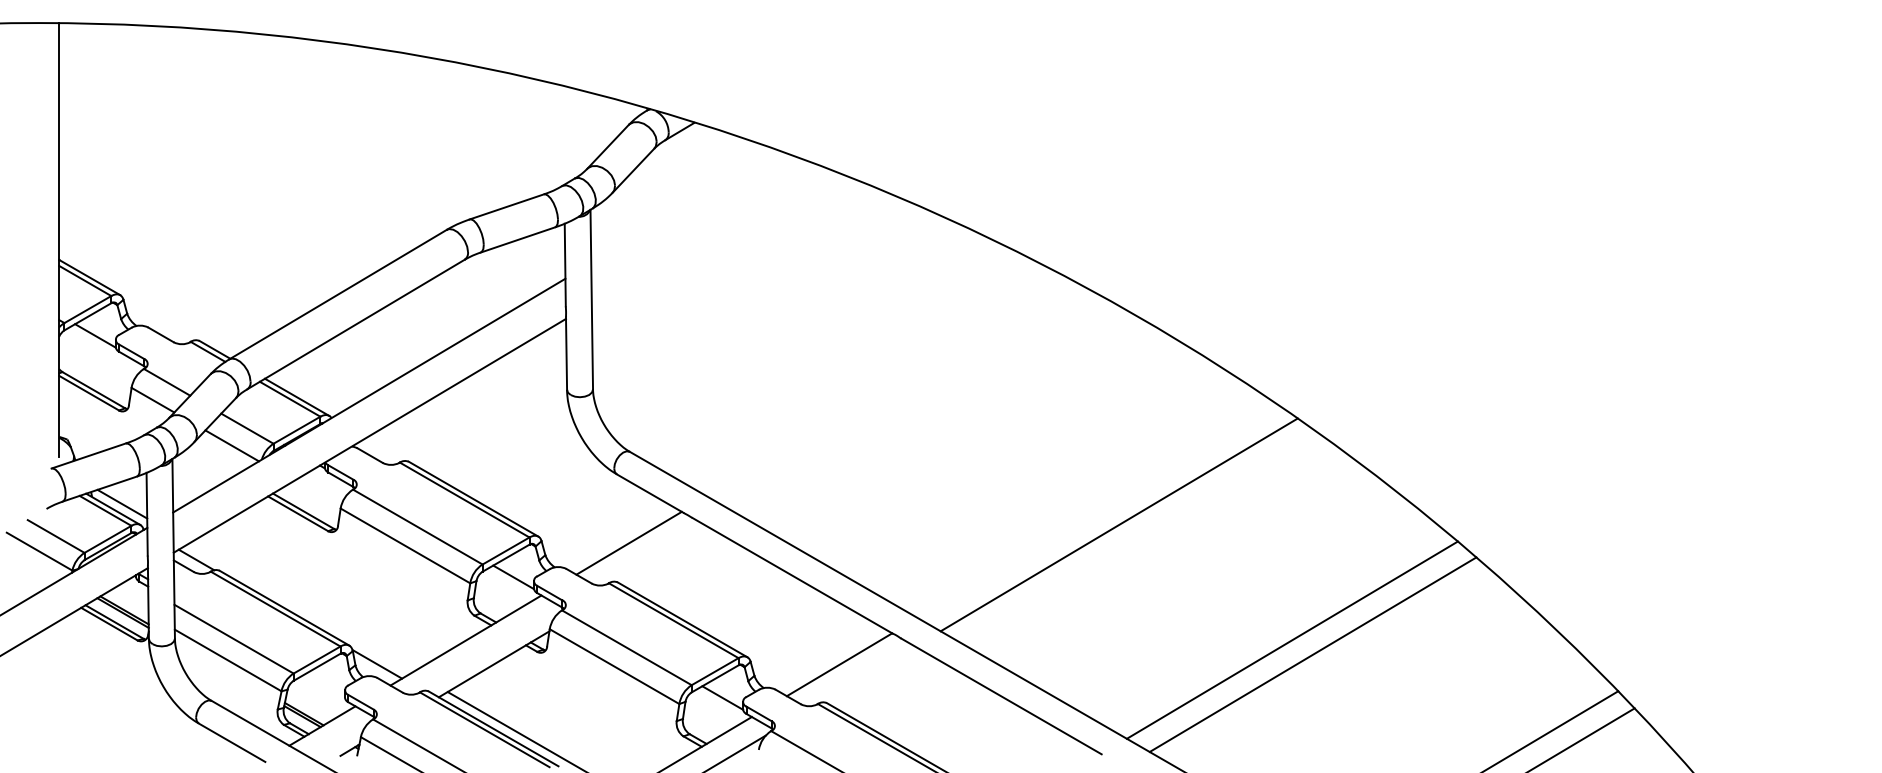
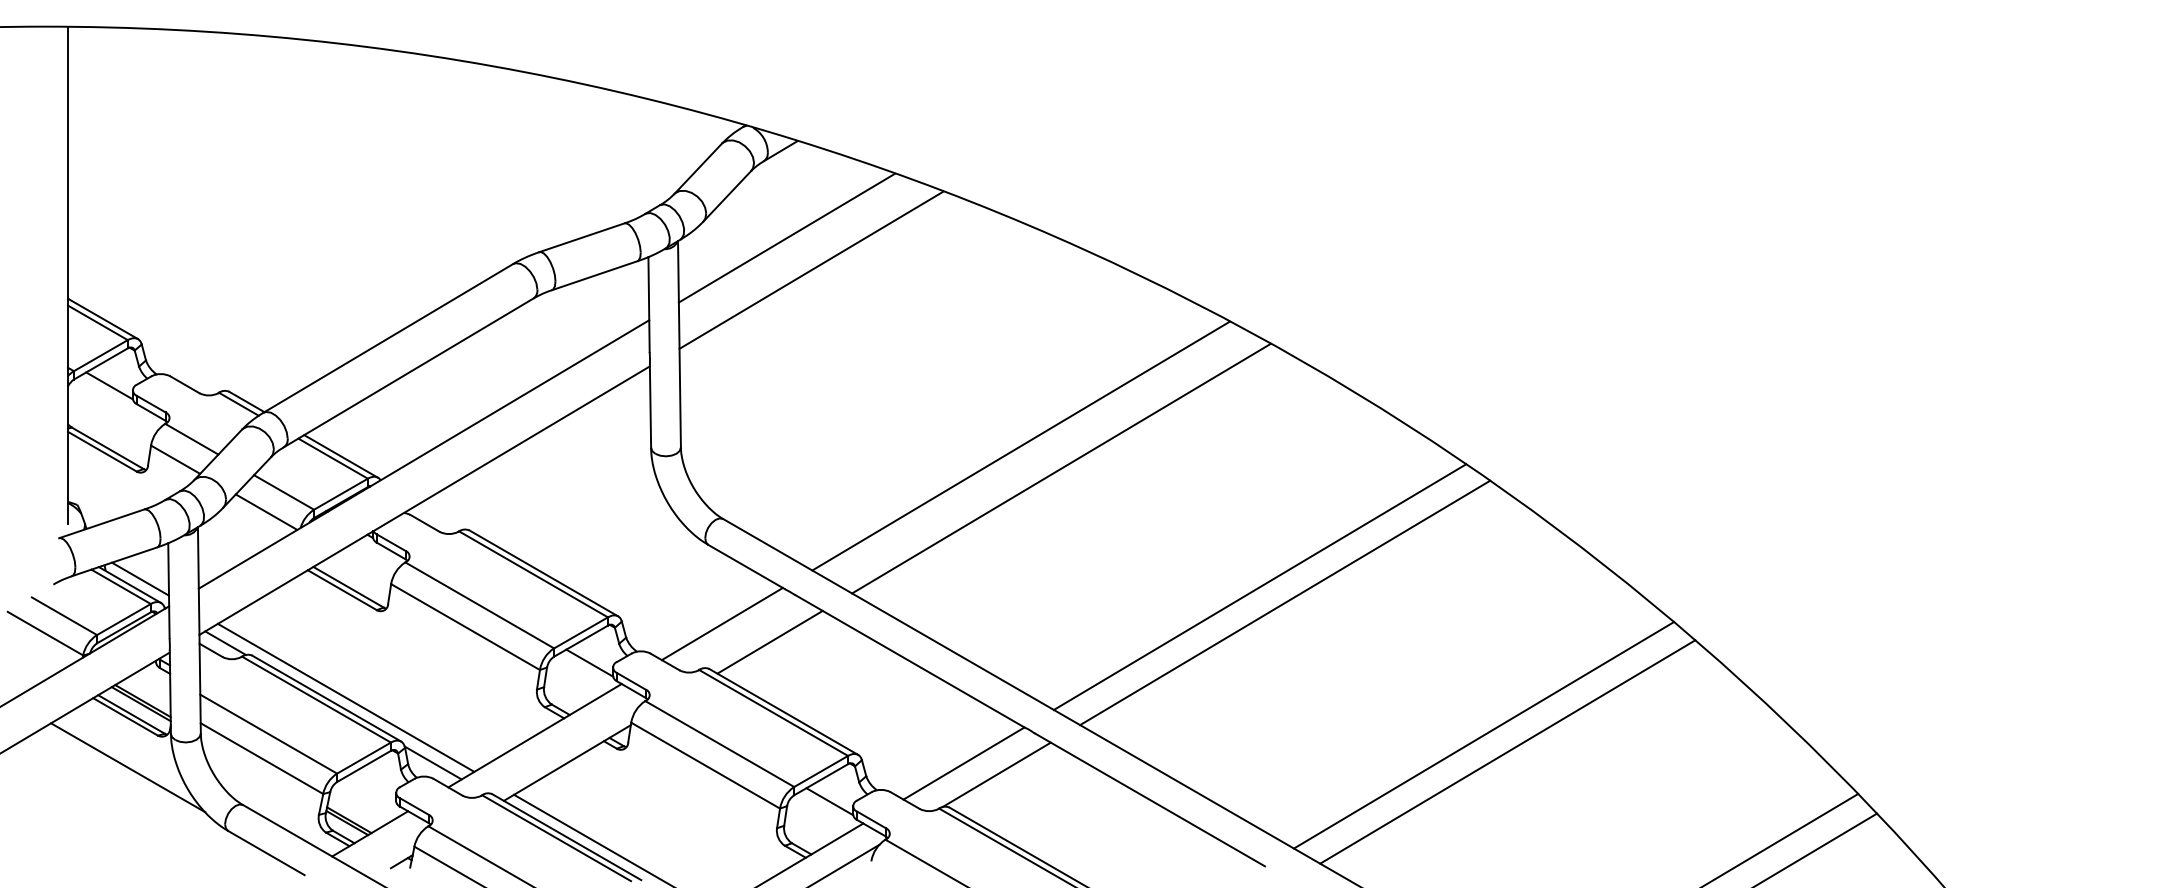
line: (685, 207) -> (787, 238), added
line: (706, 234) -> (811, 269), added
line: (889, 388) -> (1021, 446), added
line: (924, 407) -> (1061, 468), added
line: (1096, 511) -> (1259, 587), added
line: (670, 558) -> (769, 641), added
line: (301, 607) -> (346, 697), added
line: (111, 668) -> (127, 767), added
line: (867, 674) -> (996, 774), added

